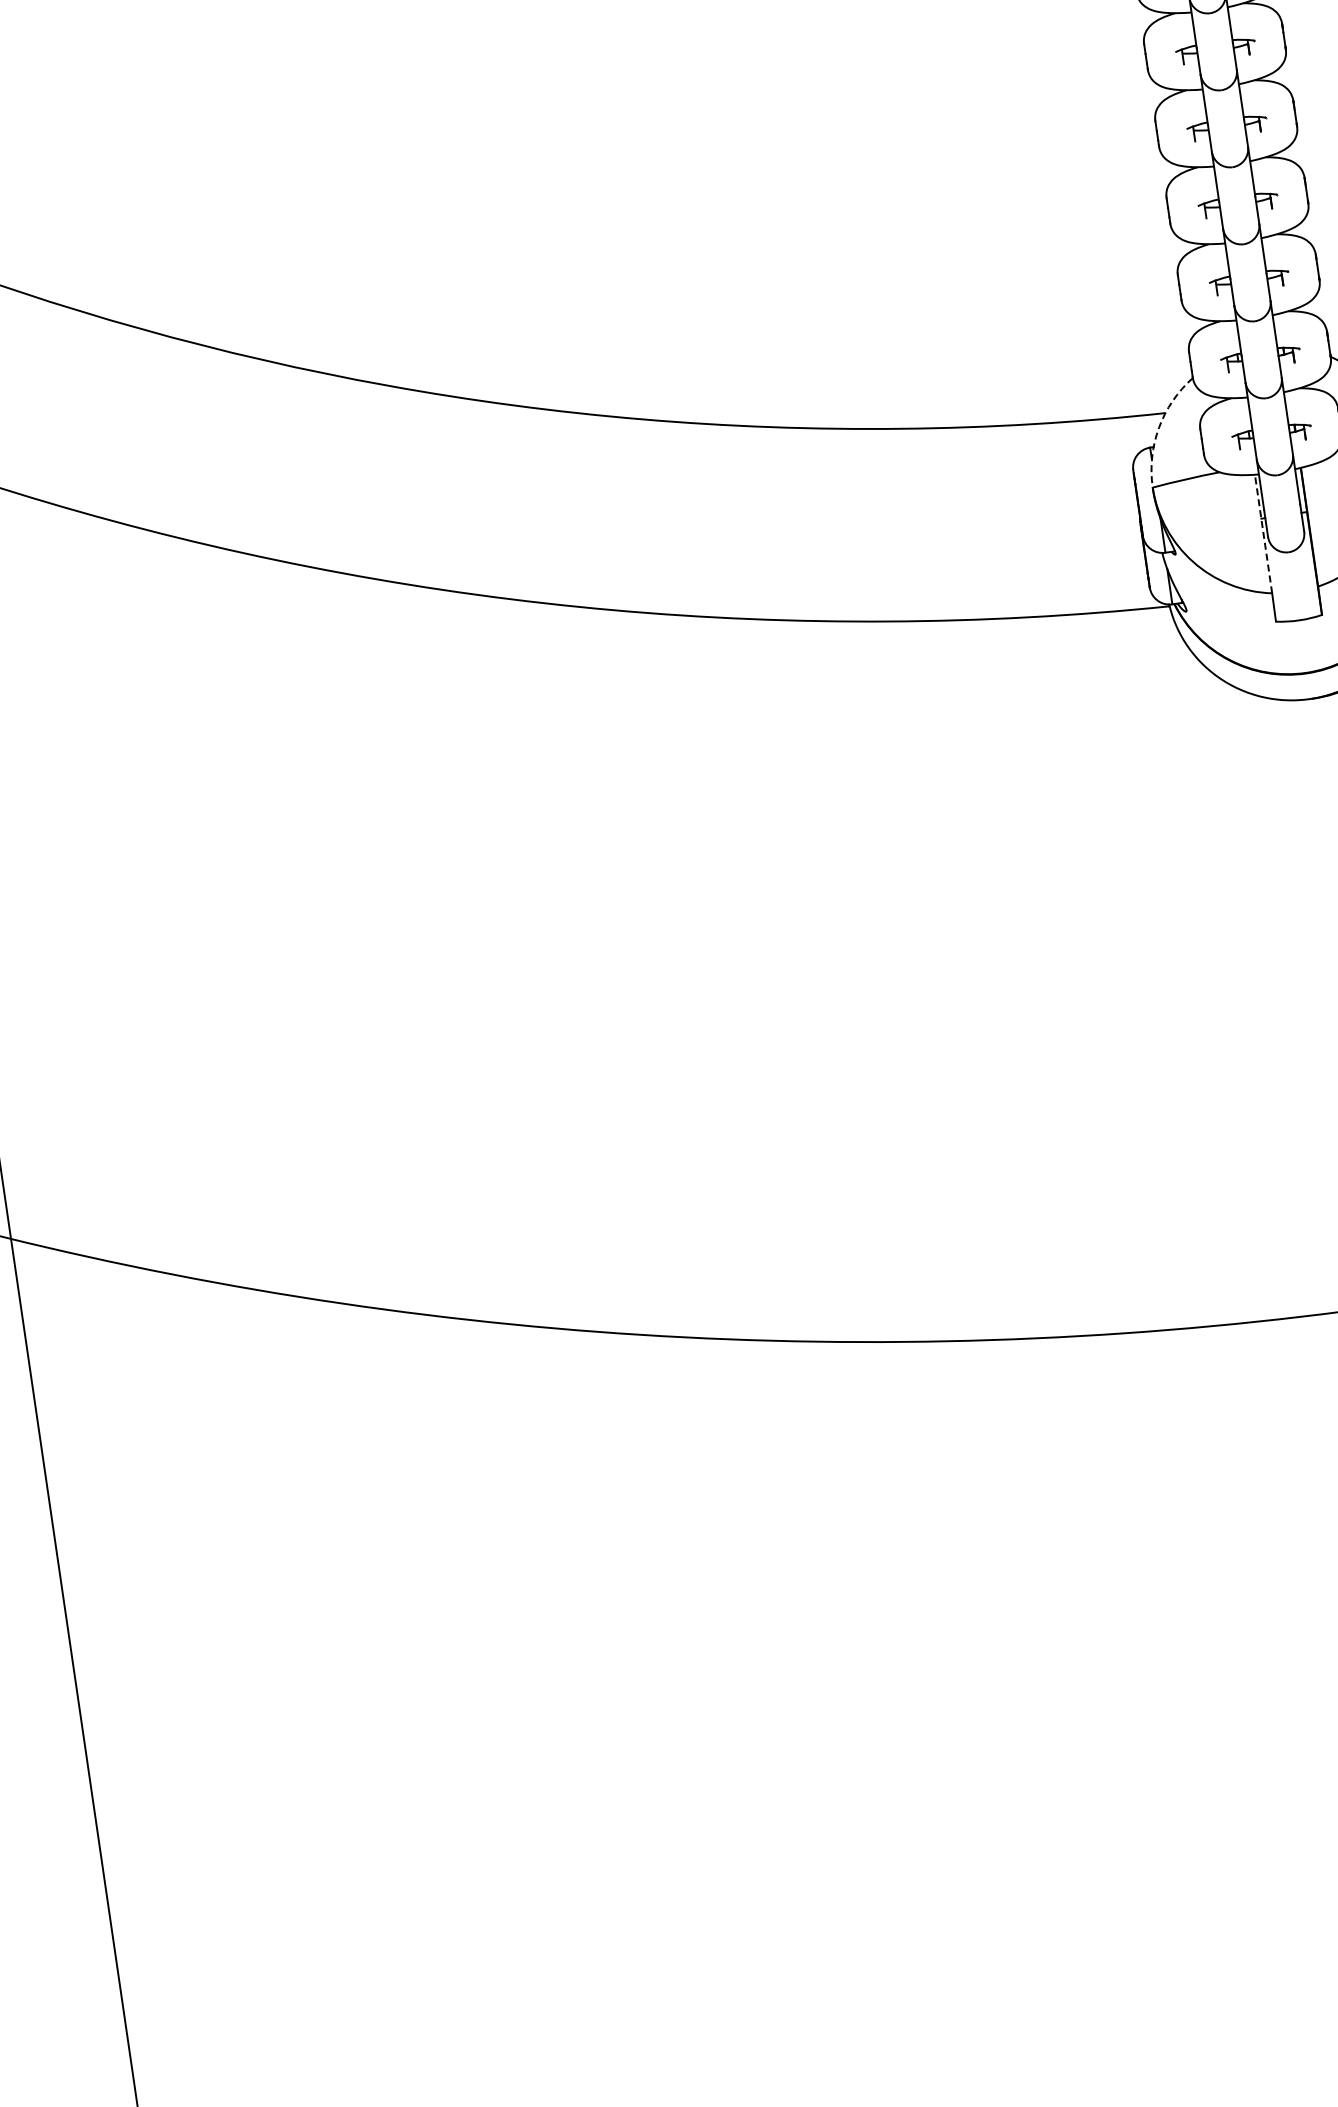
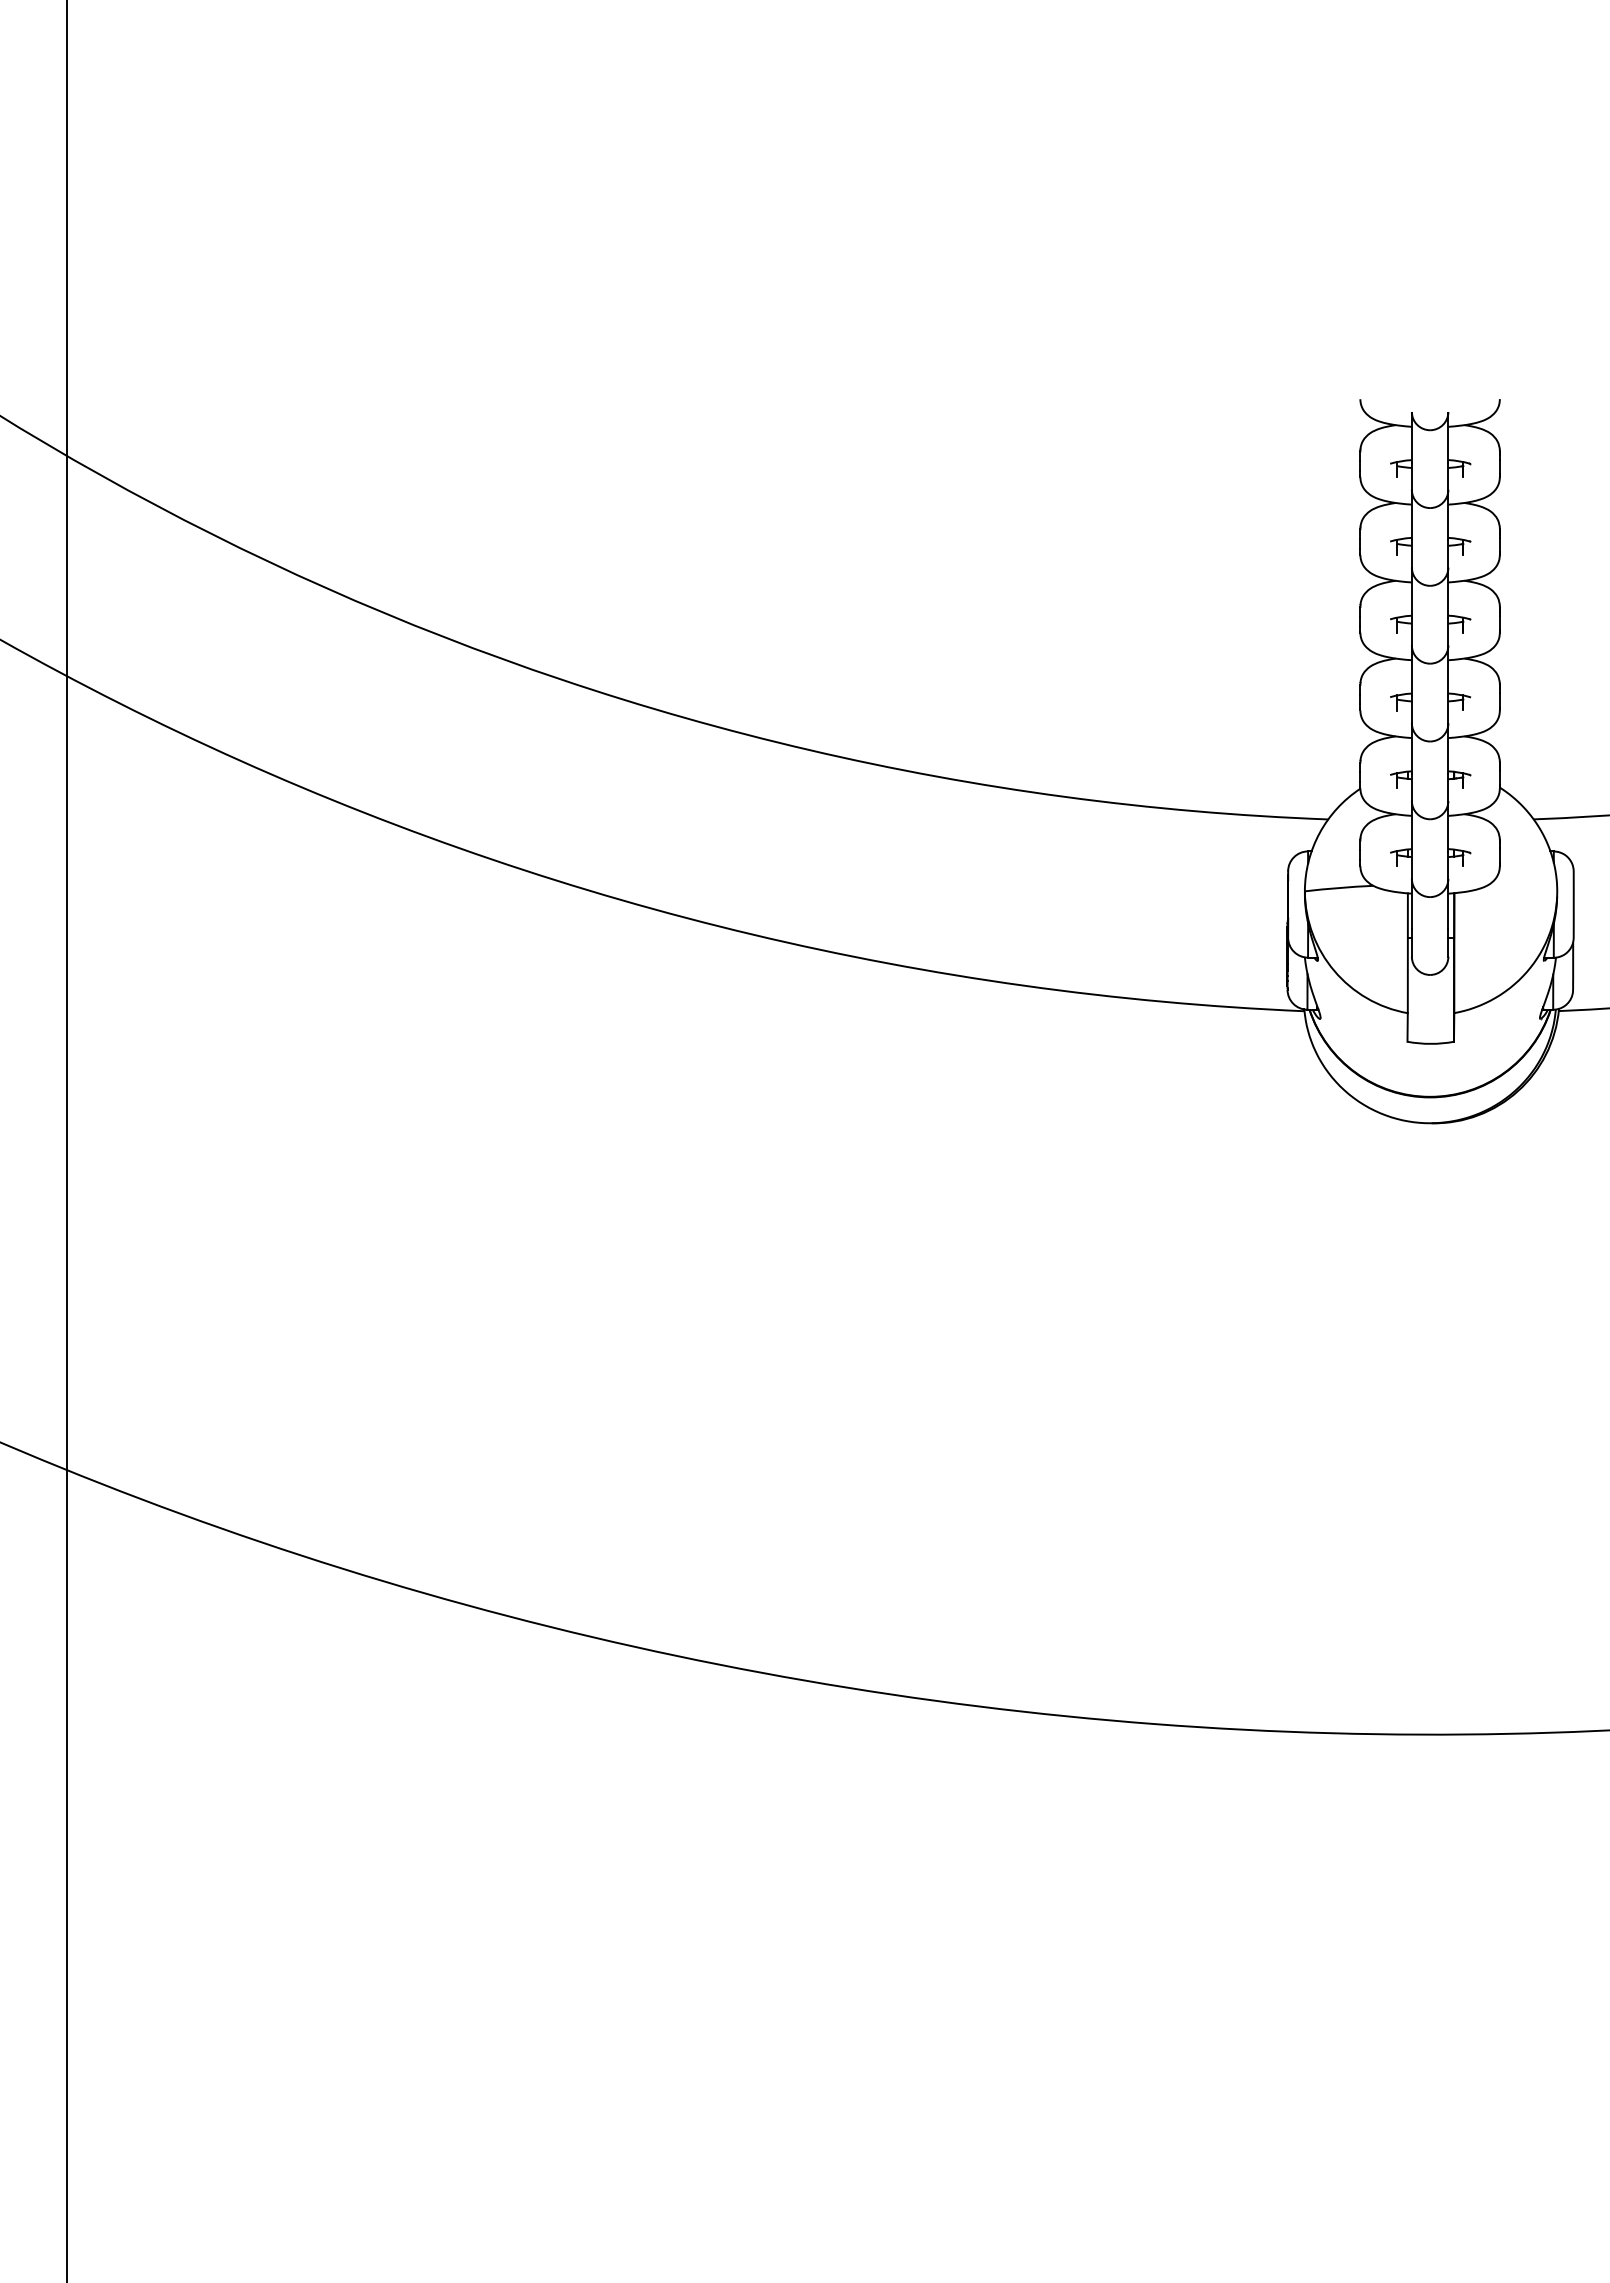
arc: (1158, 428) -> (1319, 833), dashed -> solid
line: (1263, 534) -> (1407, 953), dashed -> solid

